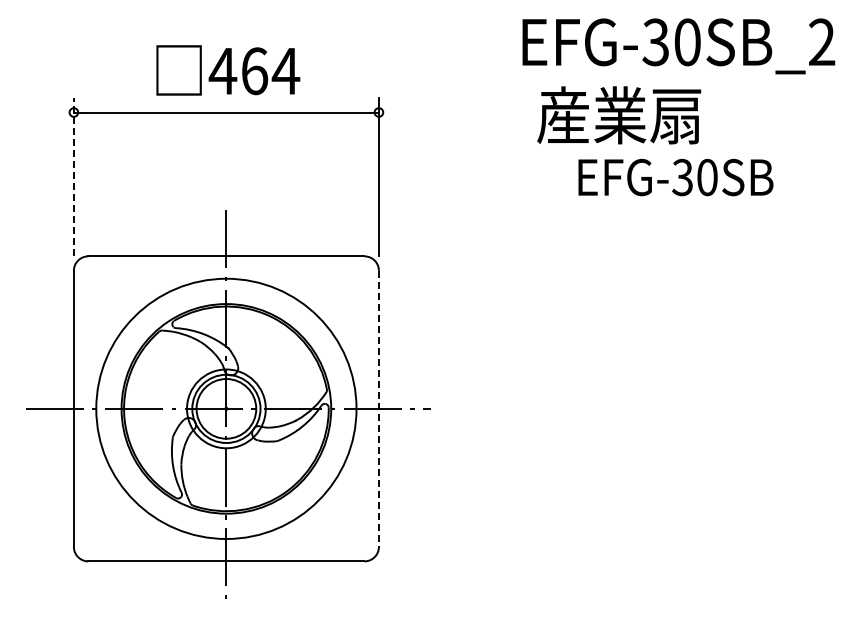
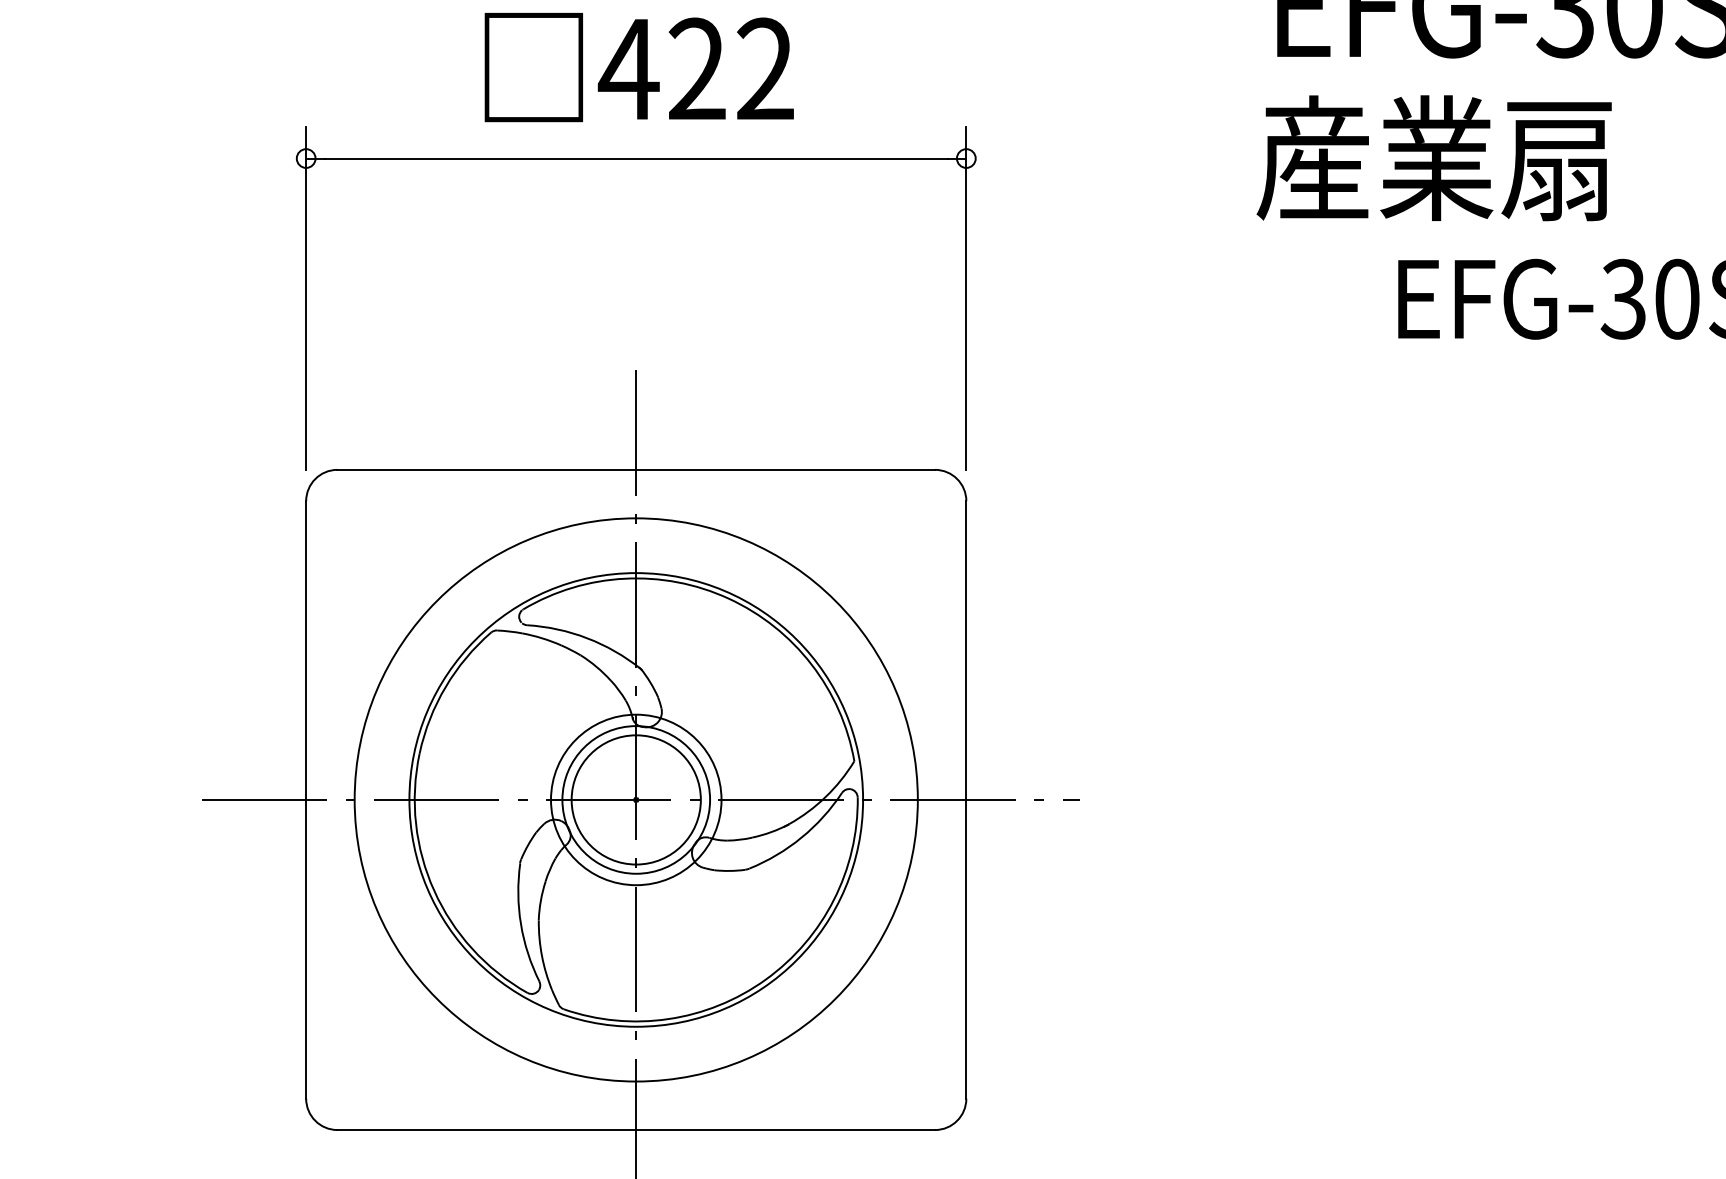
text: (270, 71) -> (731, 69), 464 -> 422
text: (619, 115) -> (1435, 158), moved
line: (73, 176) -> (305, 297), dashed -> solid
line: (378, 409) -> (965, 801), dashed -> solid

